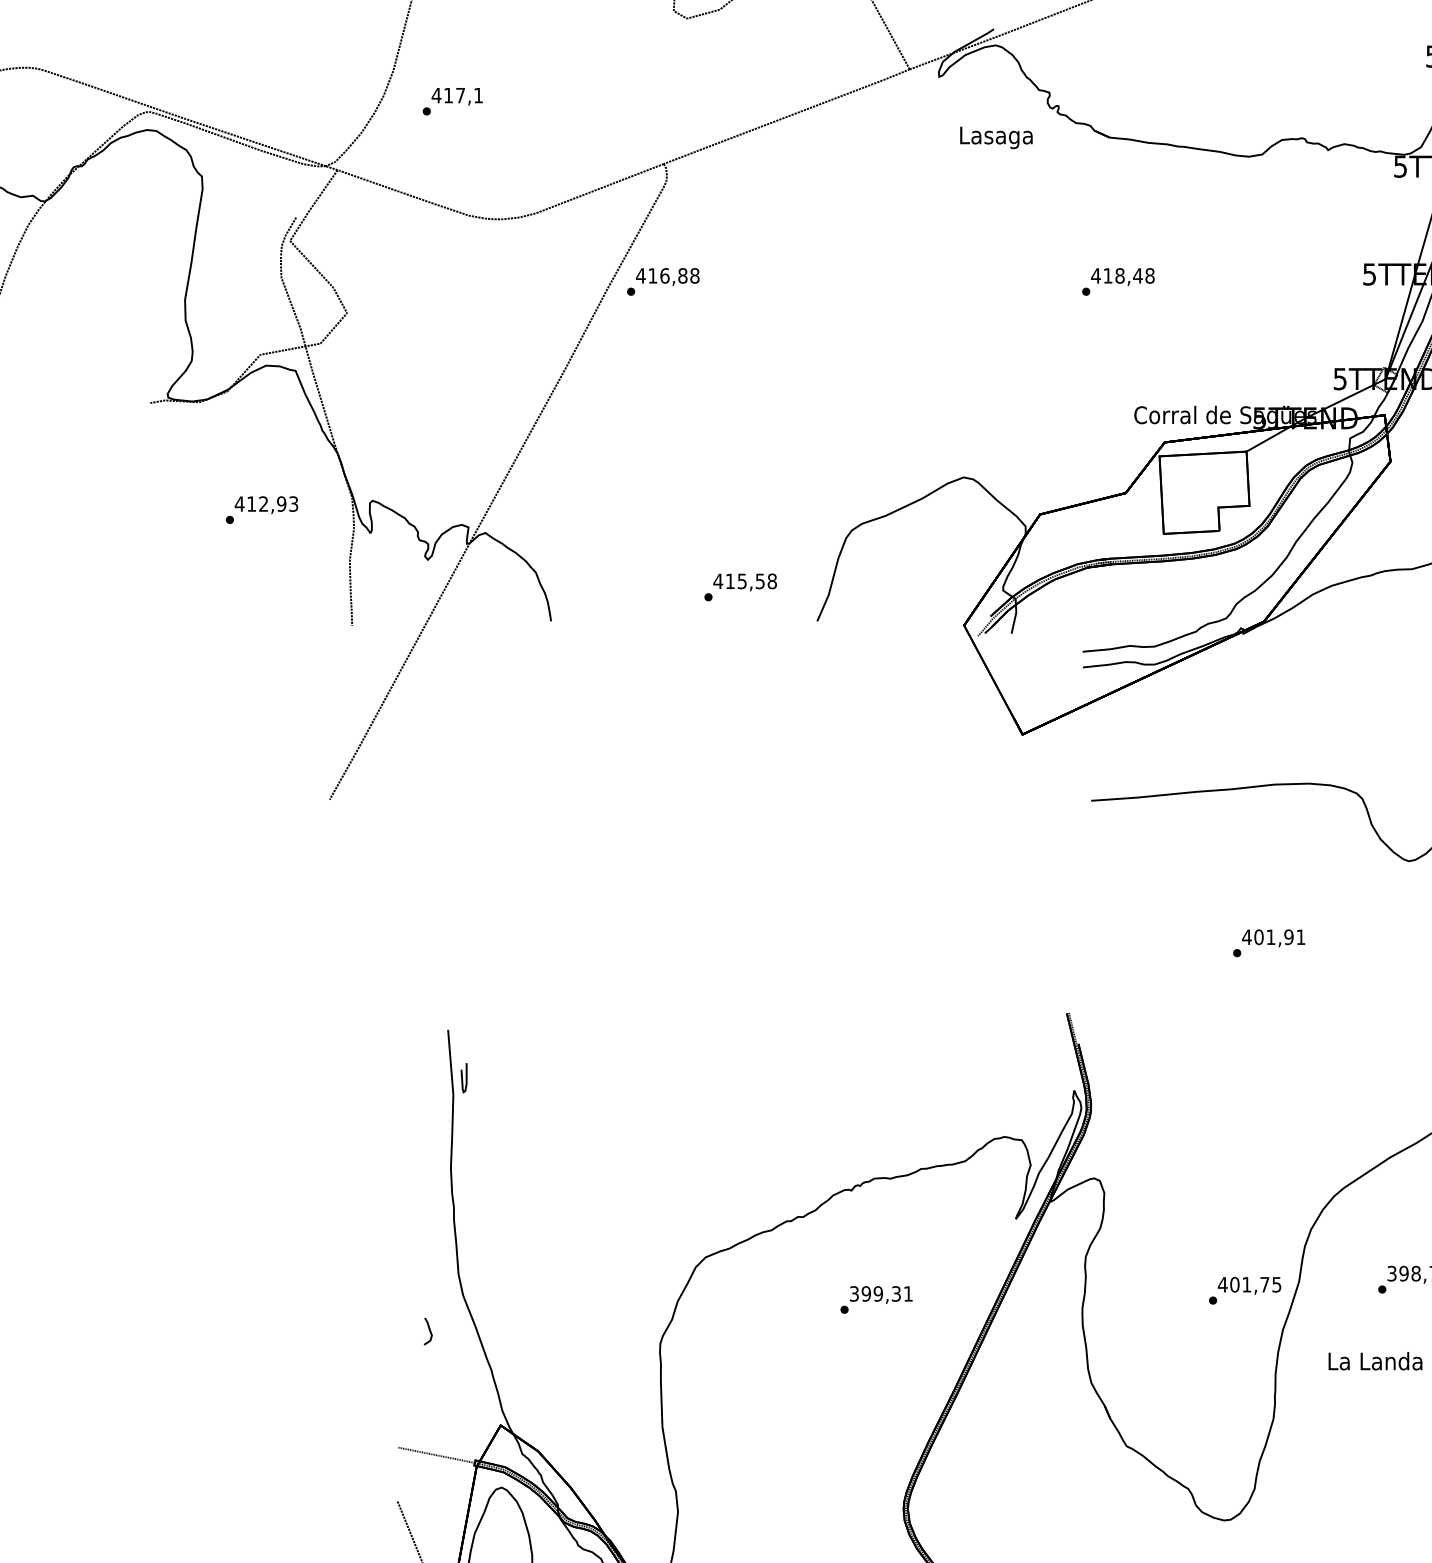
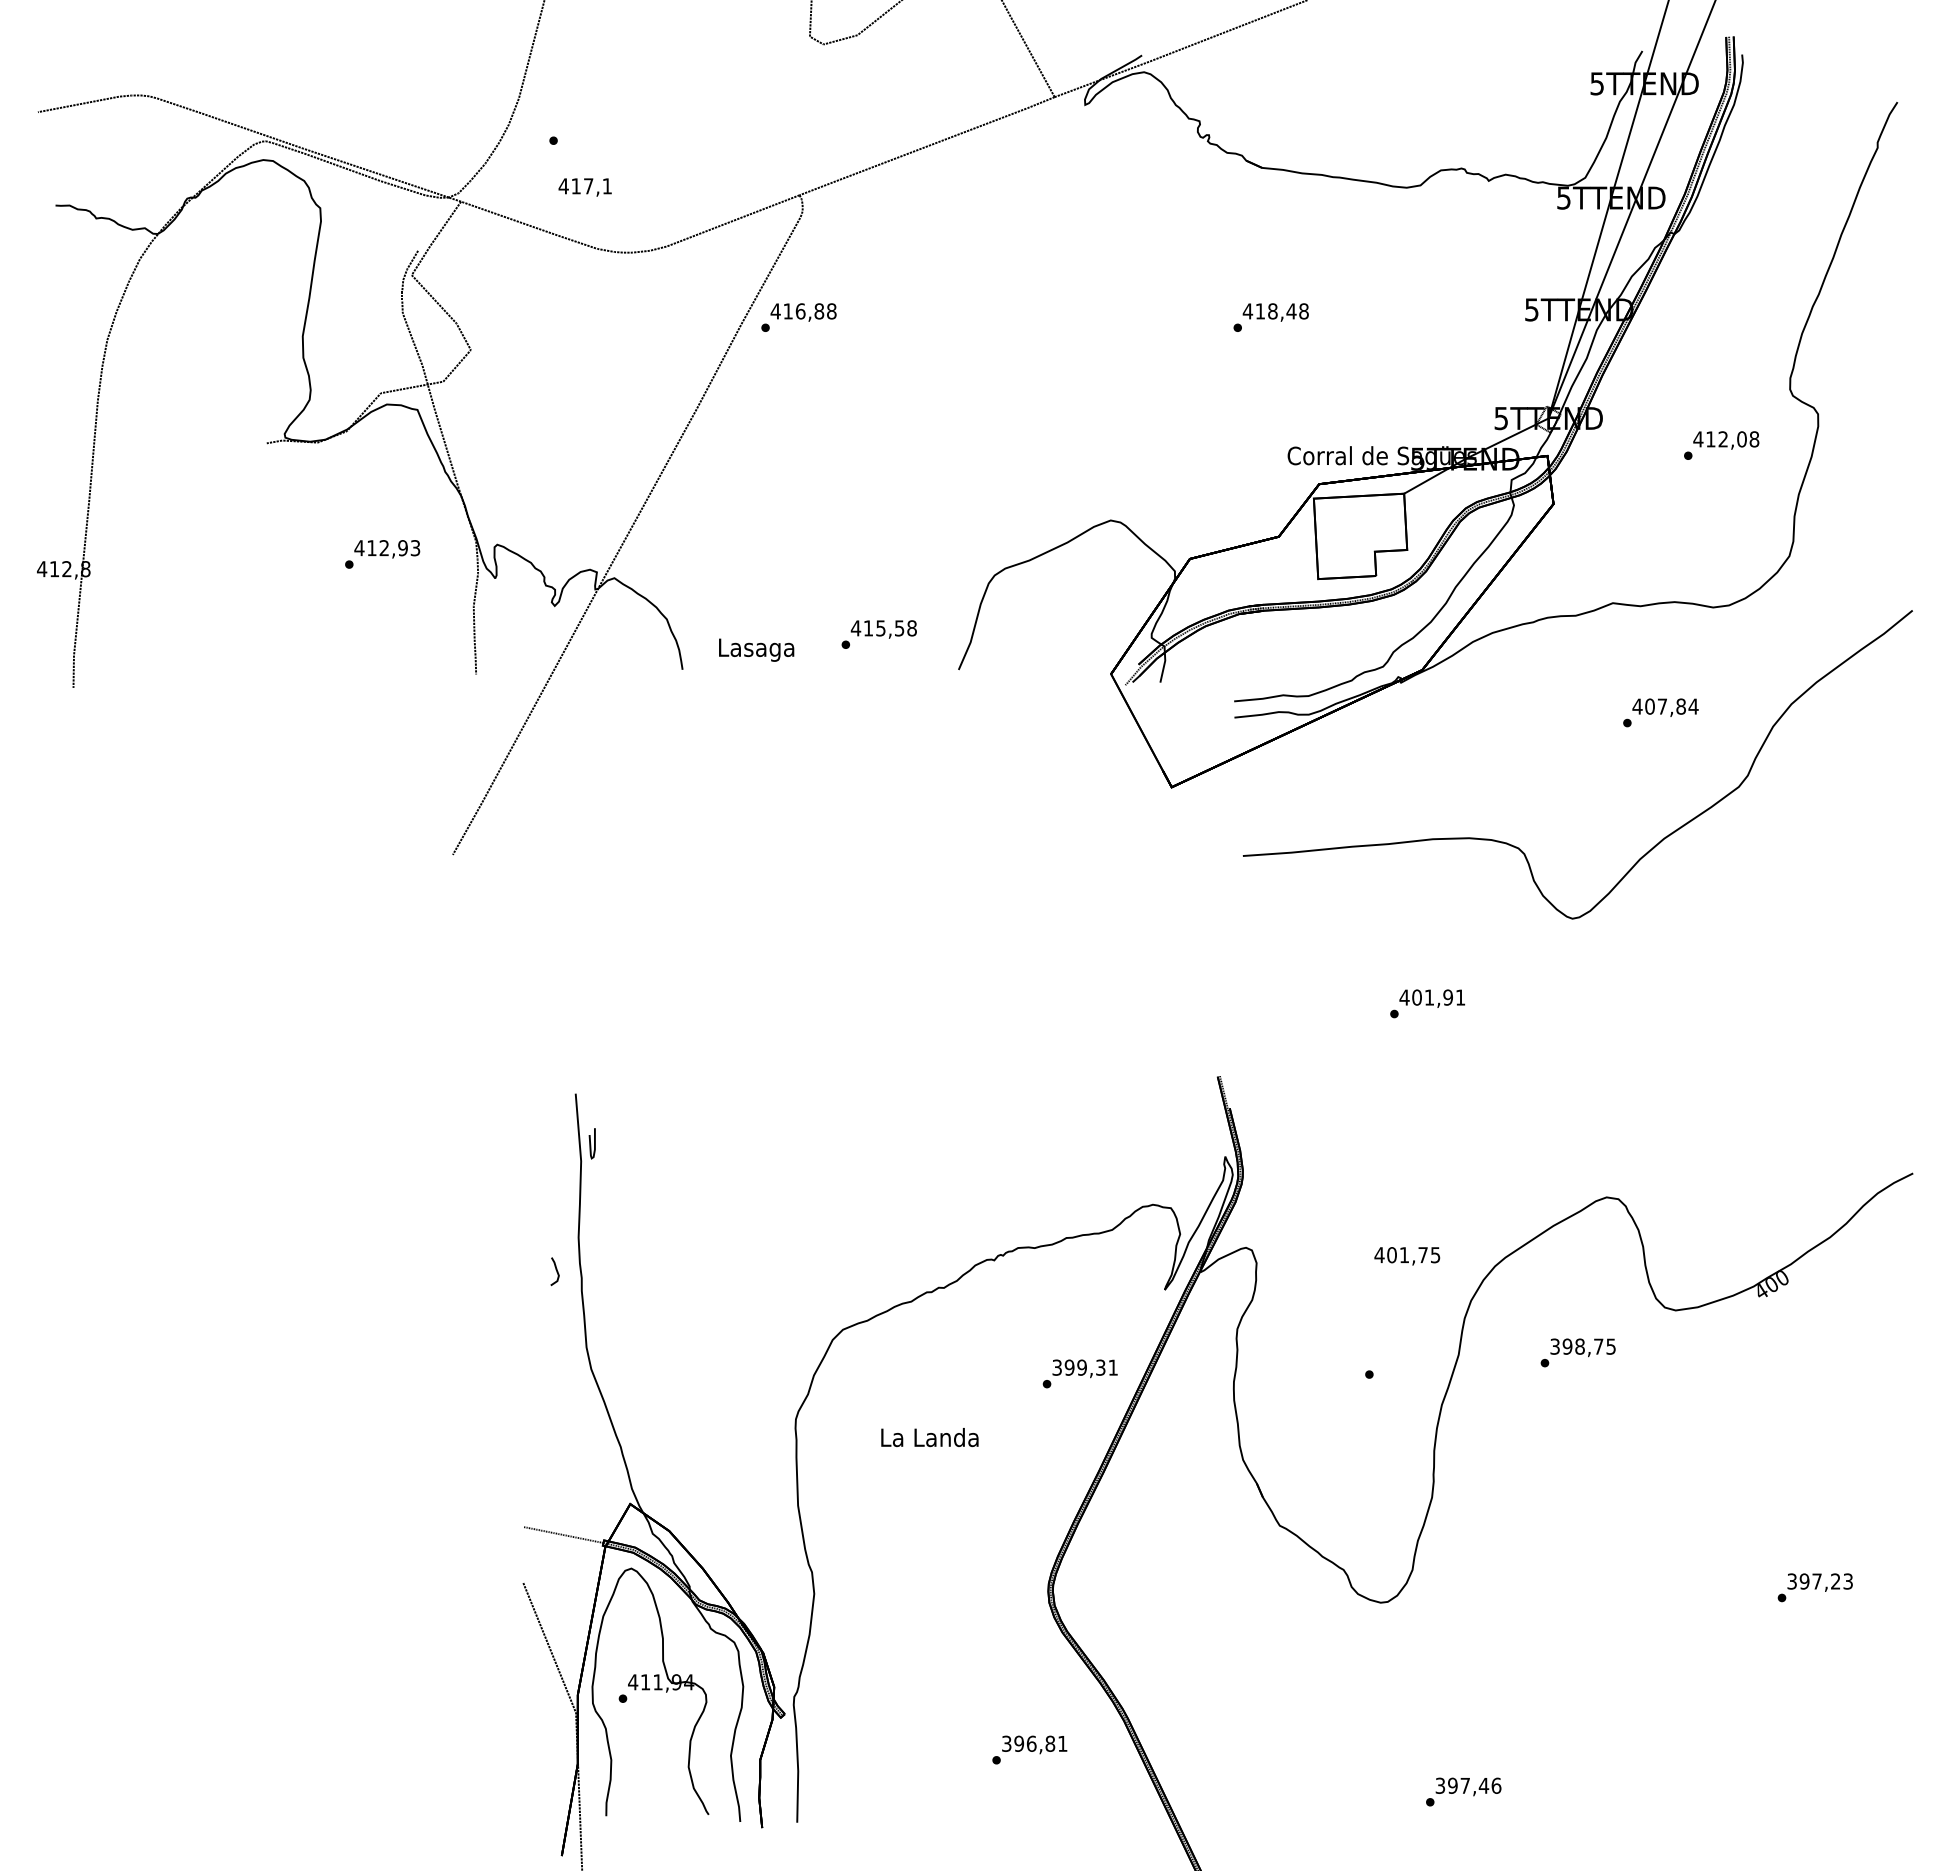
text: (456, 96) -> (584, 187), moved
text: (996, 137) -> (756, 649), moved
text: (1249, 1286) -> (1407, 1256), moved
text: (875, 1299) -> (1079, 1373), moved
part: (427, 1331) -> (554, 1271), moved
text: (1375, 1361) -> (929, 1437), moved

